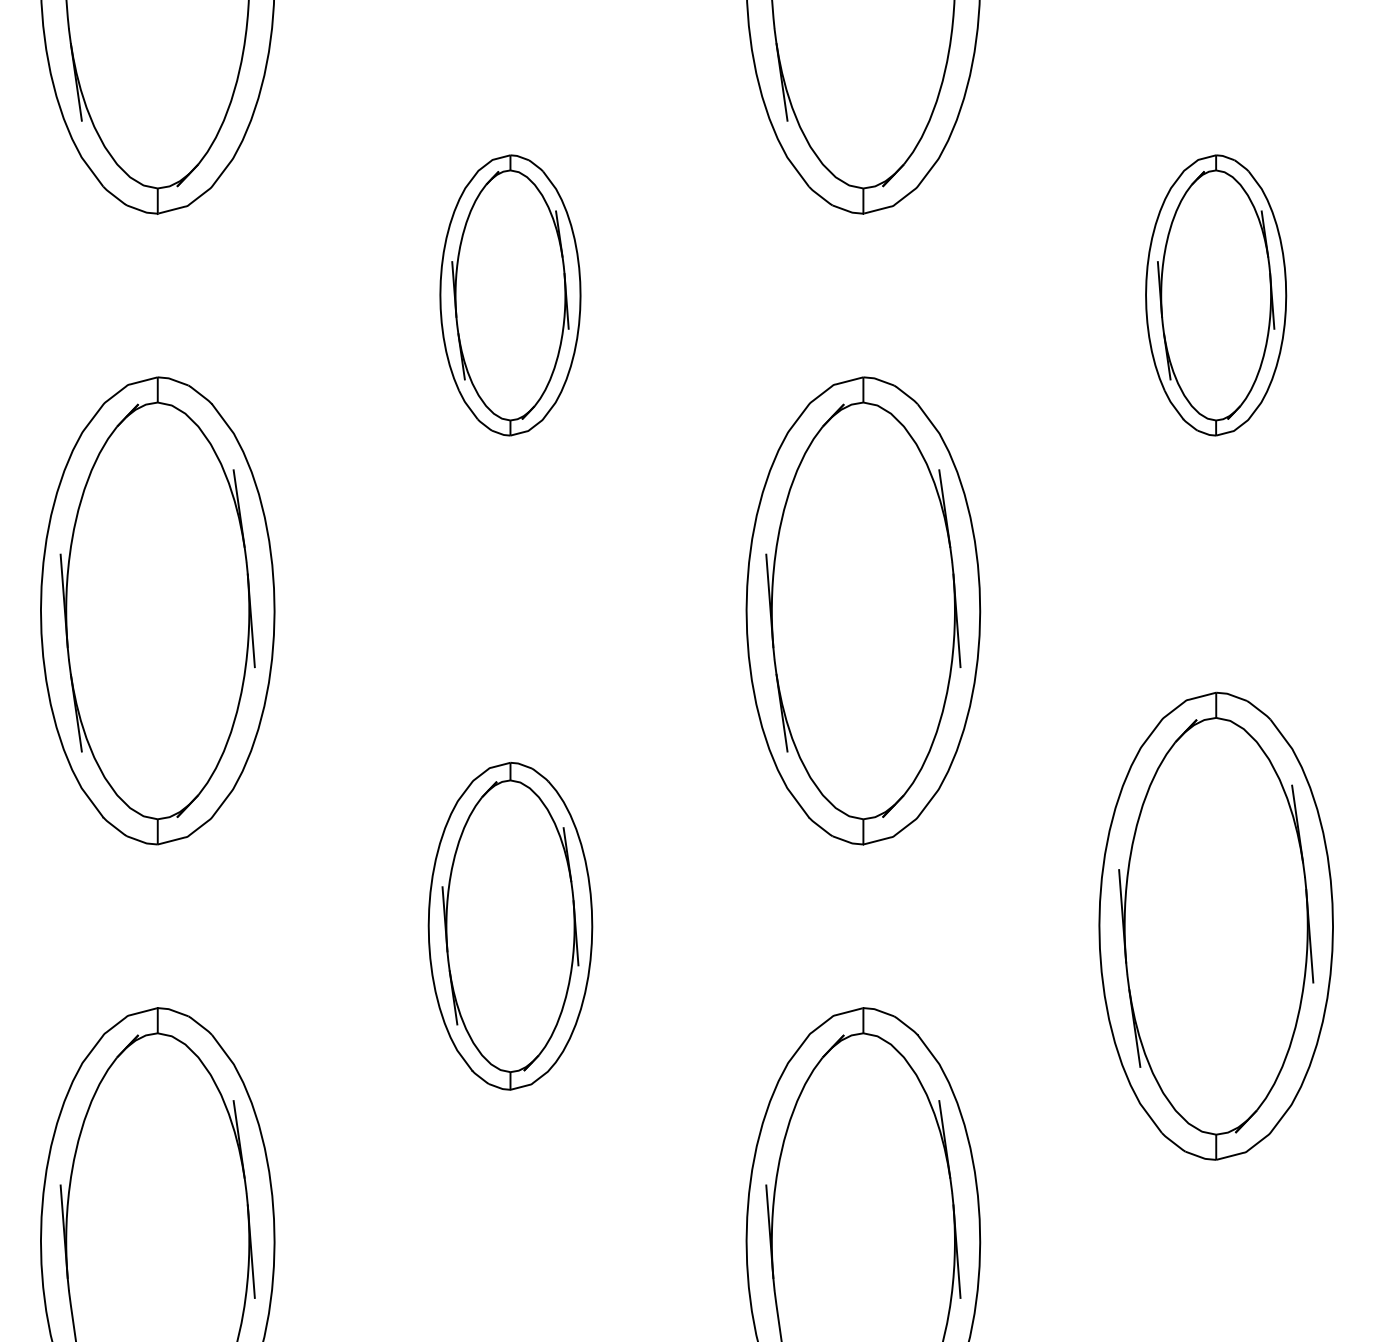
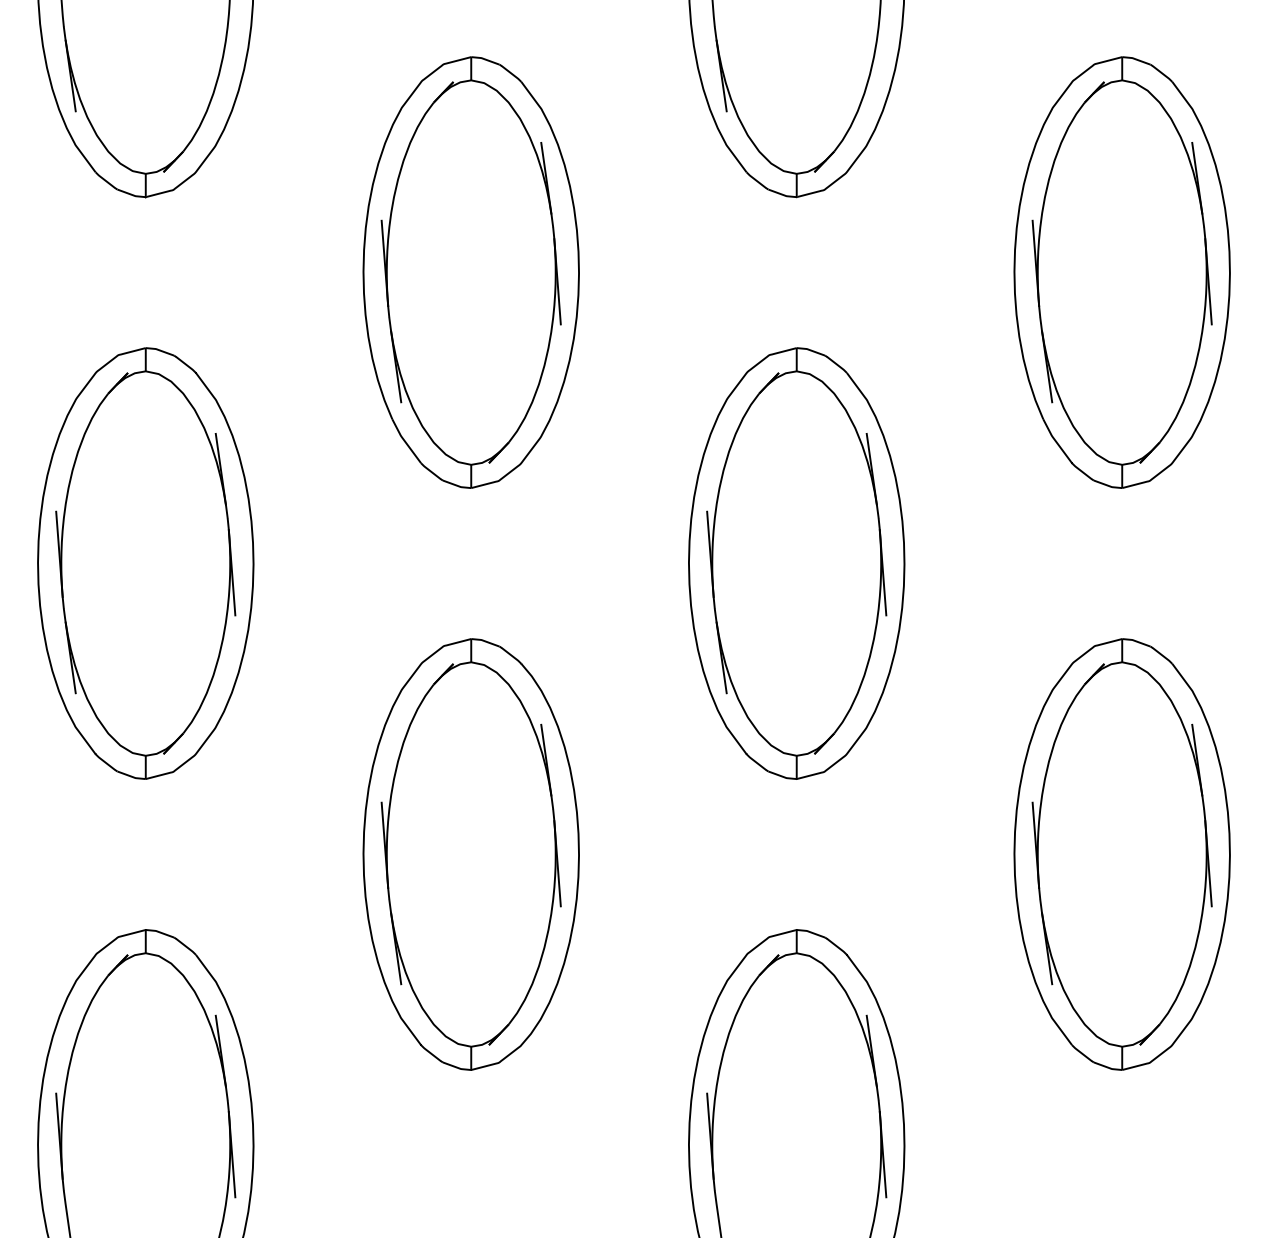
part: (509, 295) -> (470, 272), size x1.67
part: (1215, 295) -> (1121, 272), size x1.67
part: (509, 926) -> (470, 854), size x1.43

